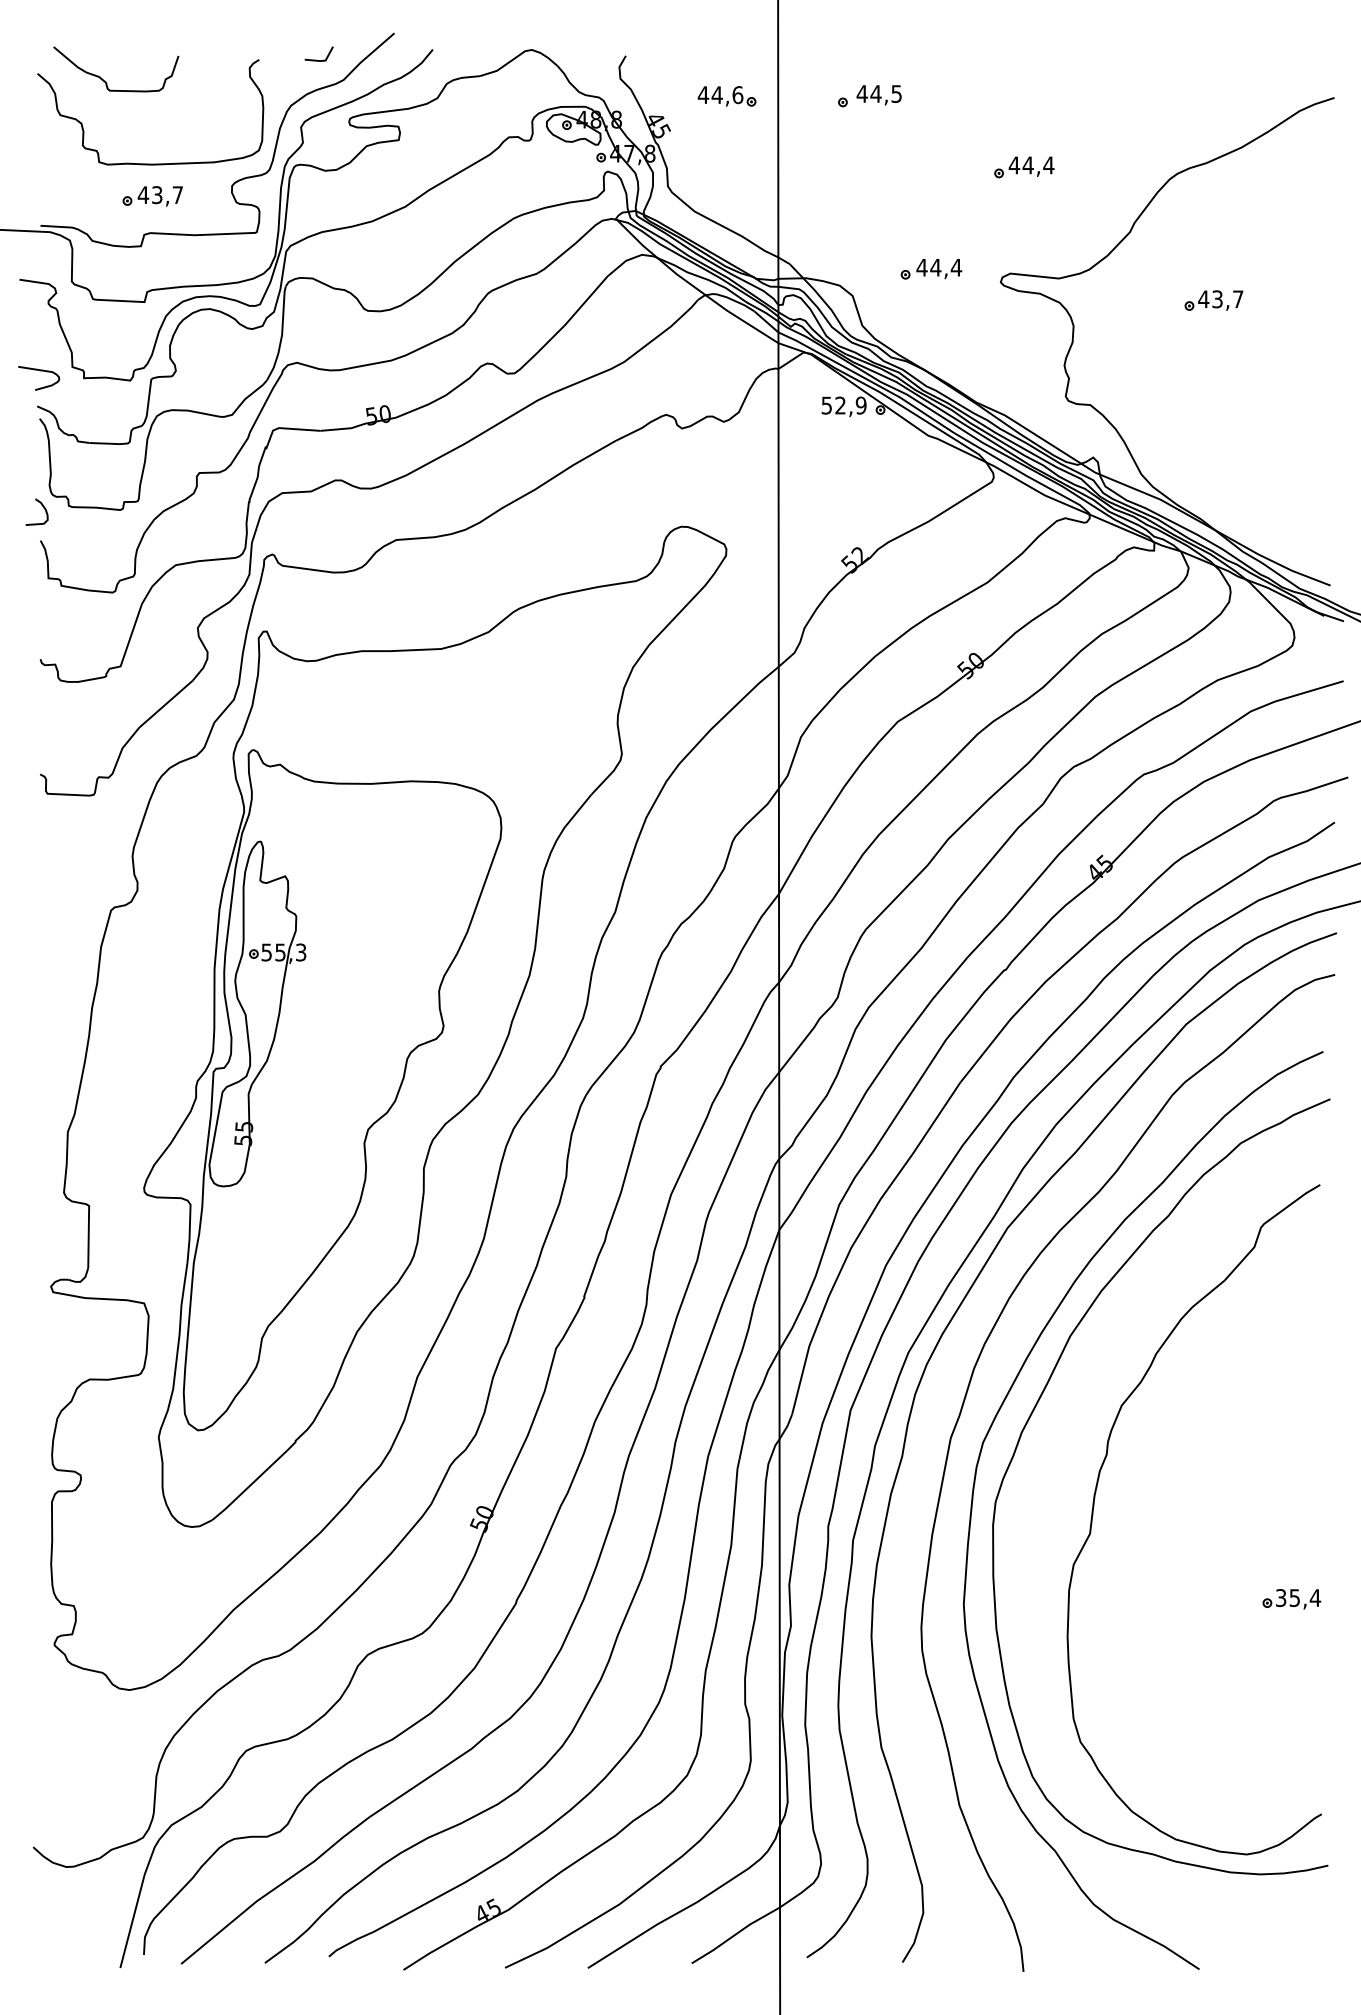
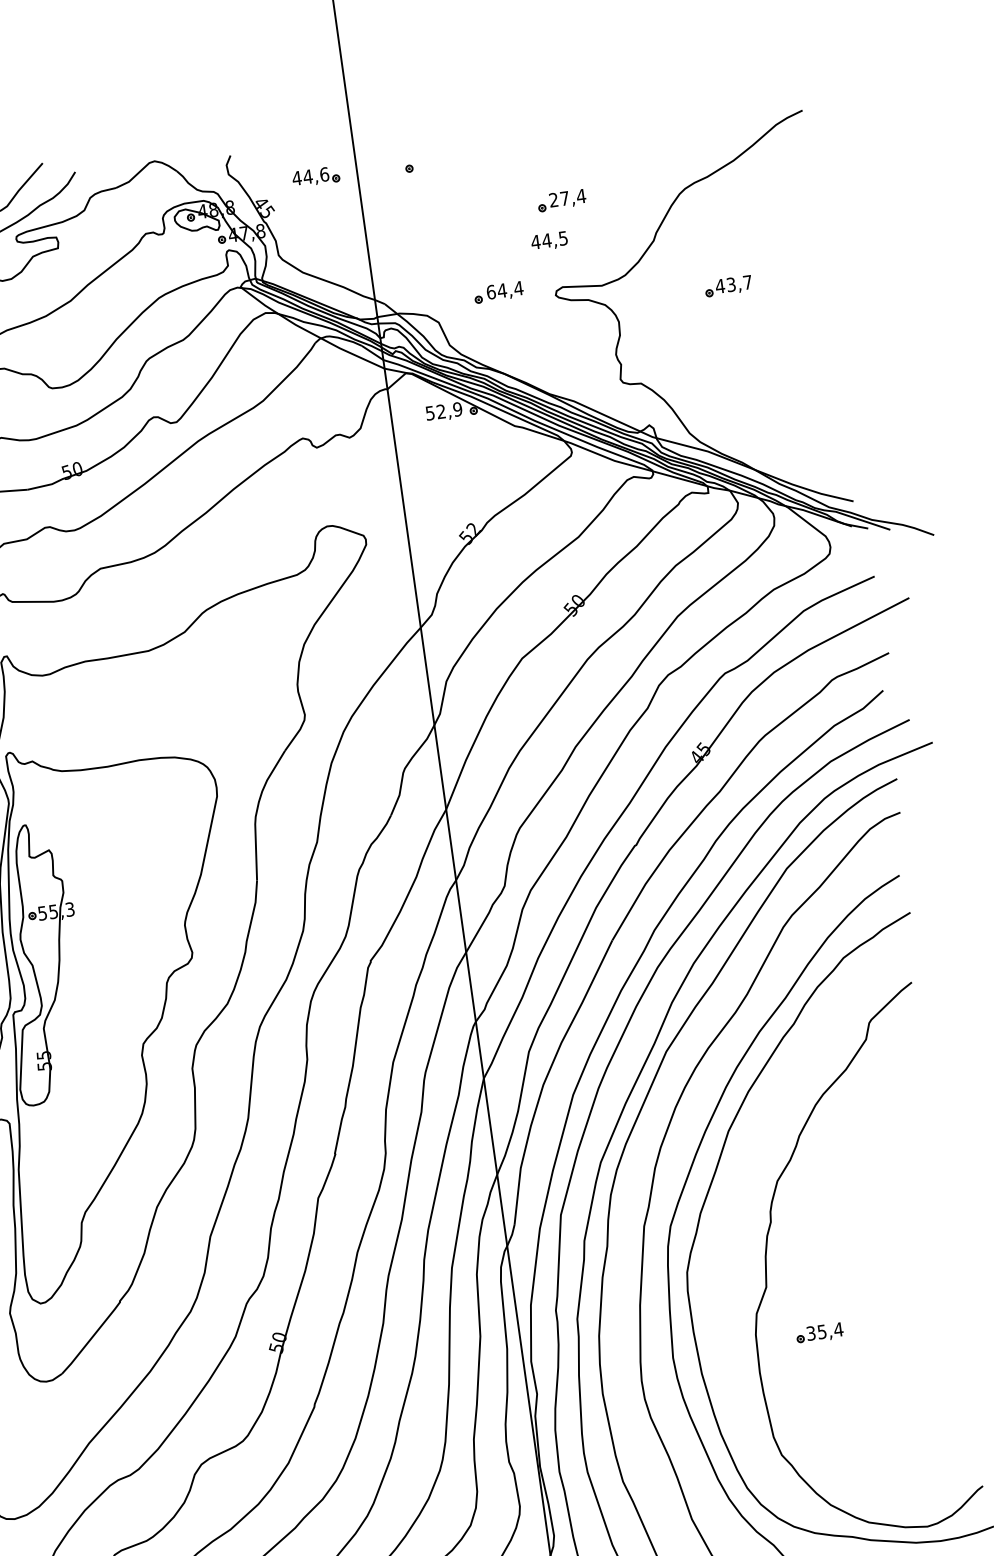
text: (878, 95) -> (548, 241), moved
text: (1020, 165) -> (558, 199), 44,4 -> 27,4
text: (921, 267) -> (490, 292), 44,4 -> 64,4
part: (1291, 1599) -> (819, 1333), moved

